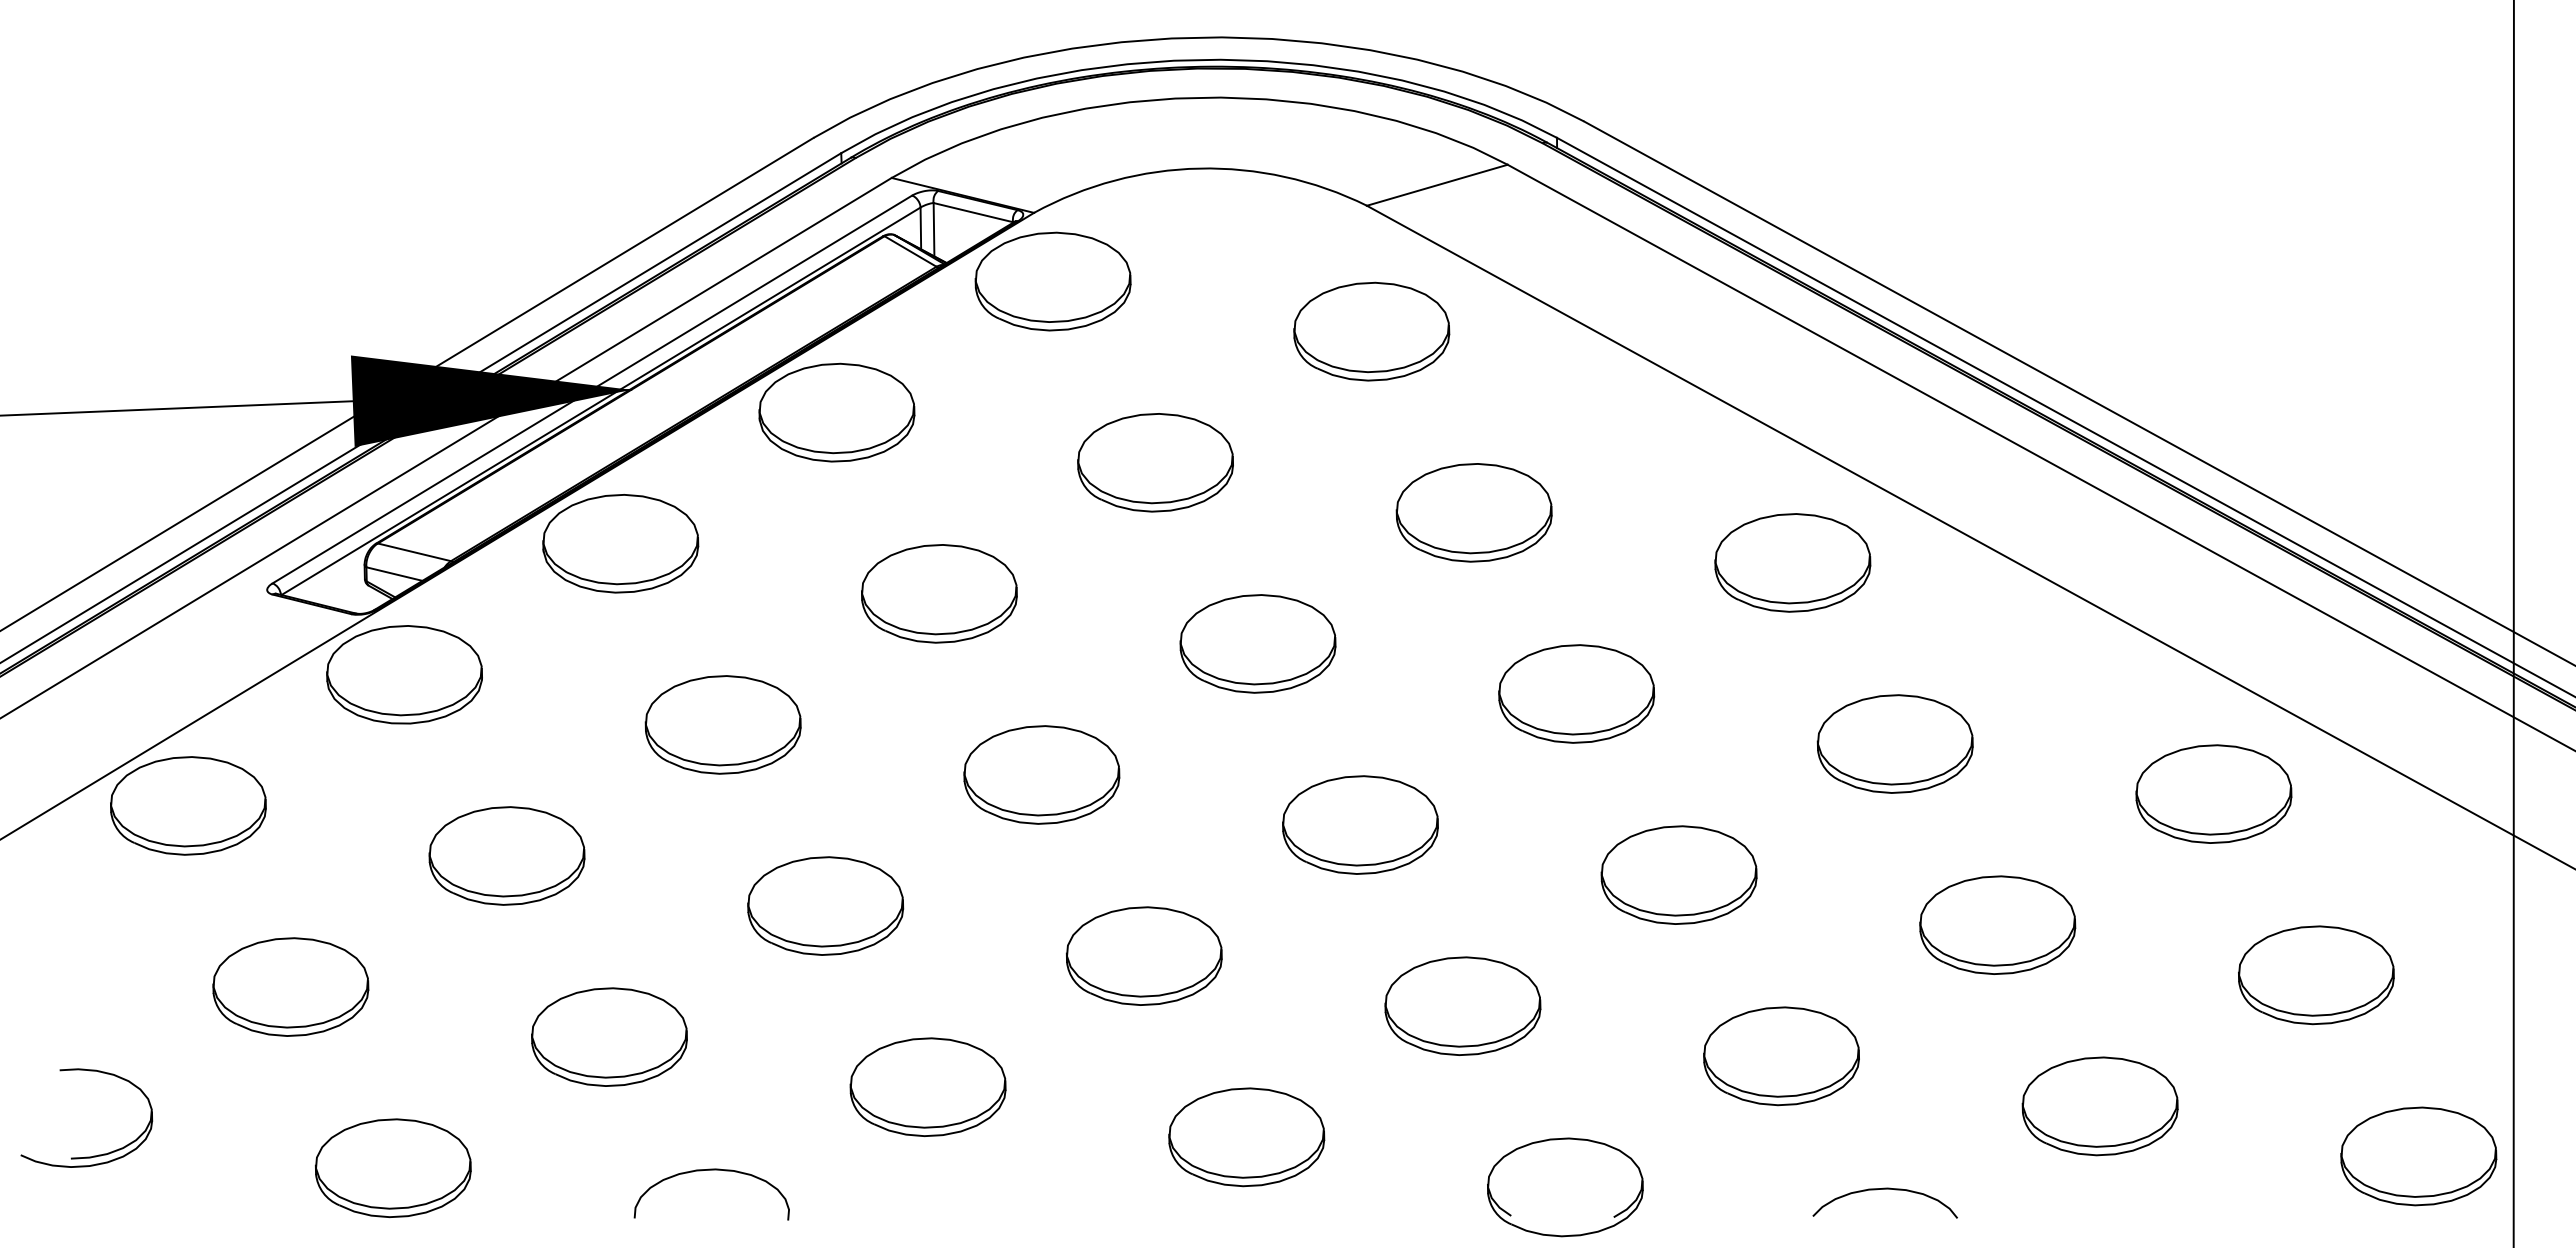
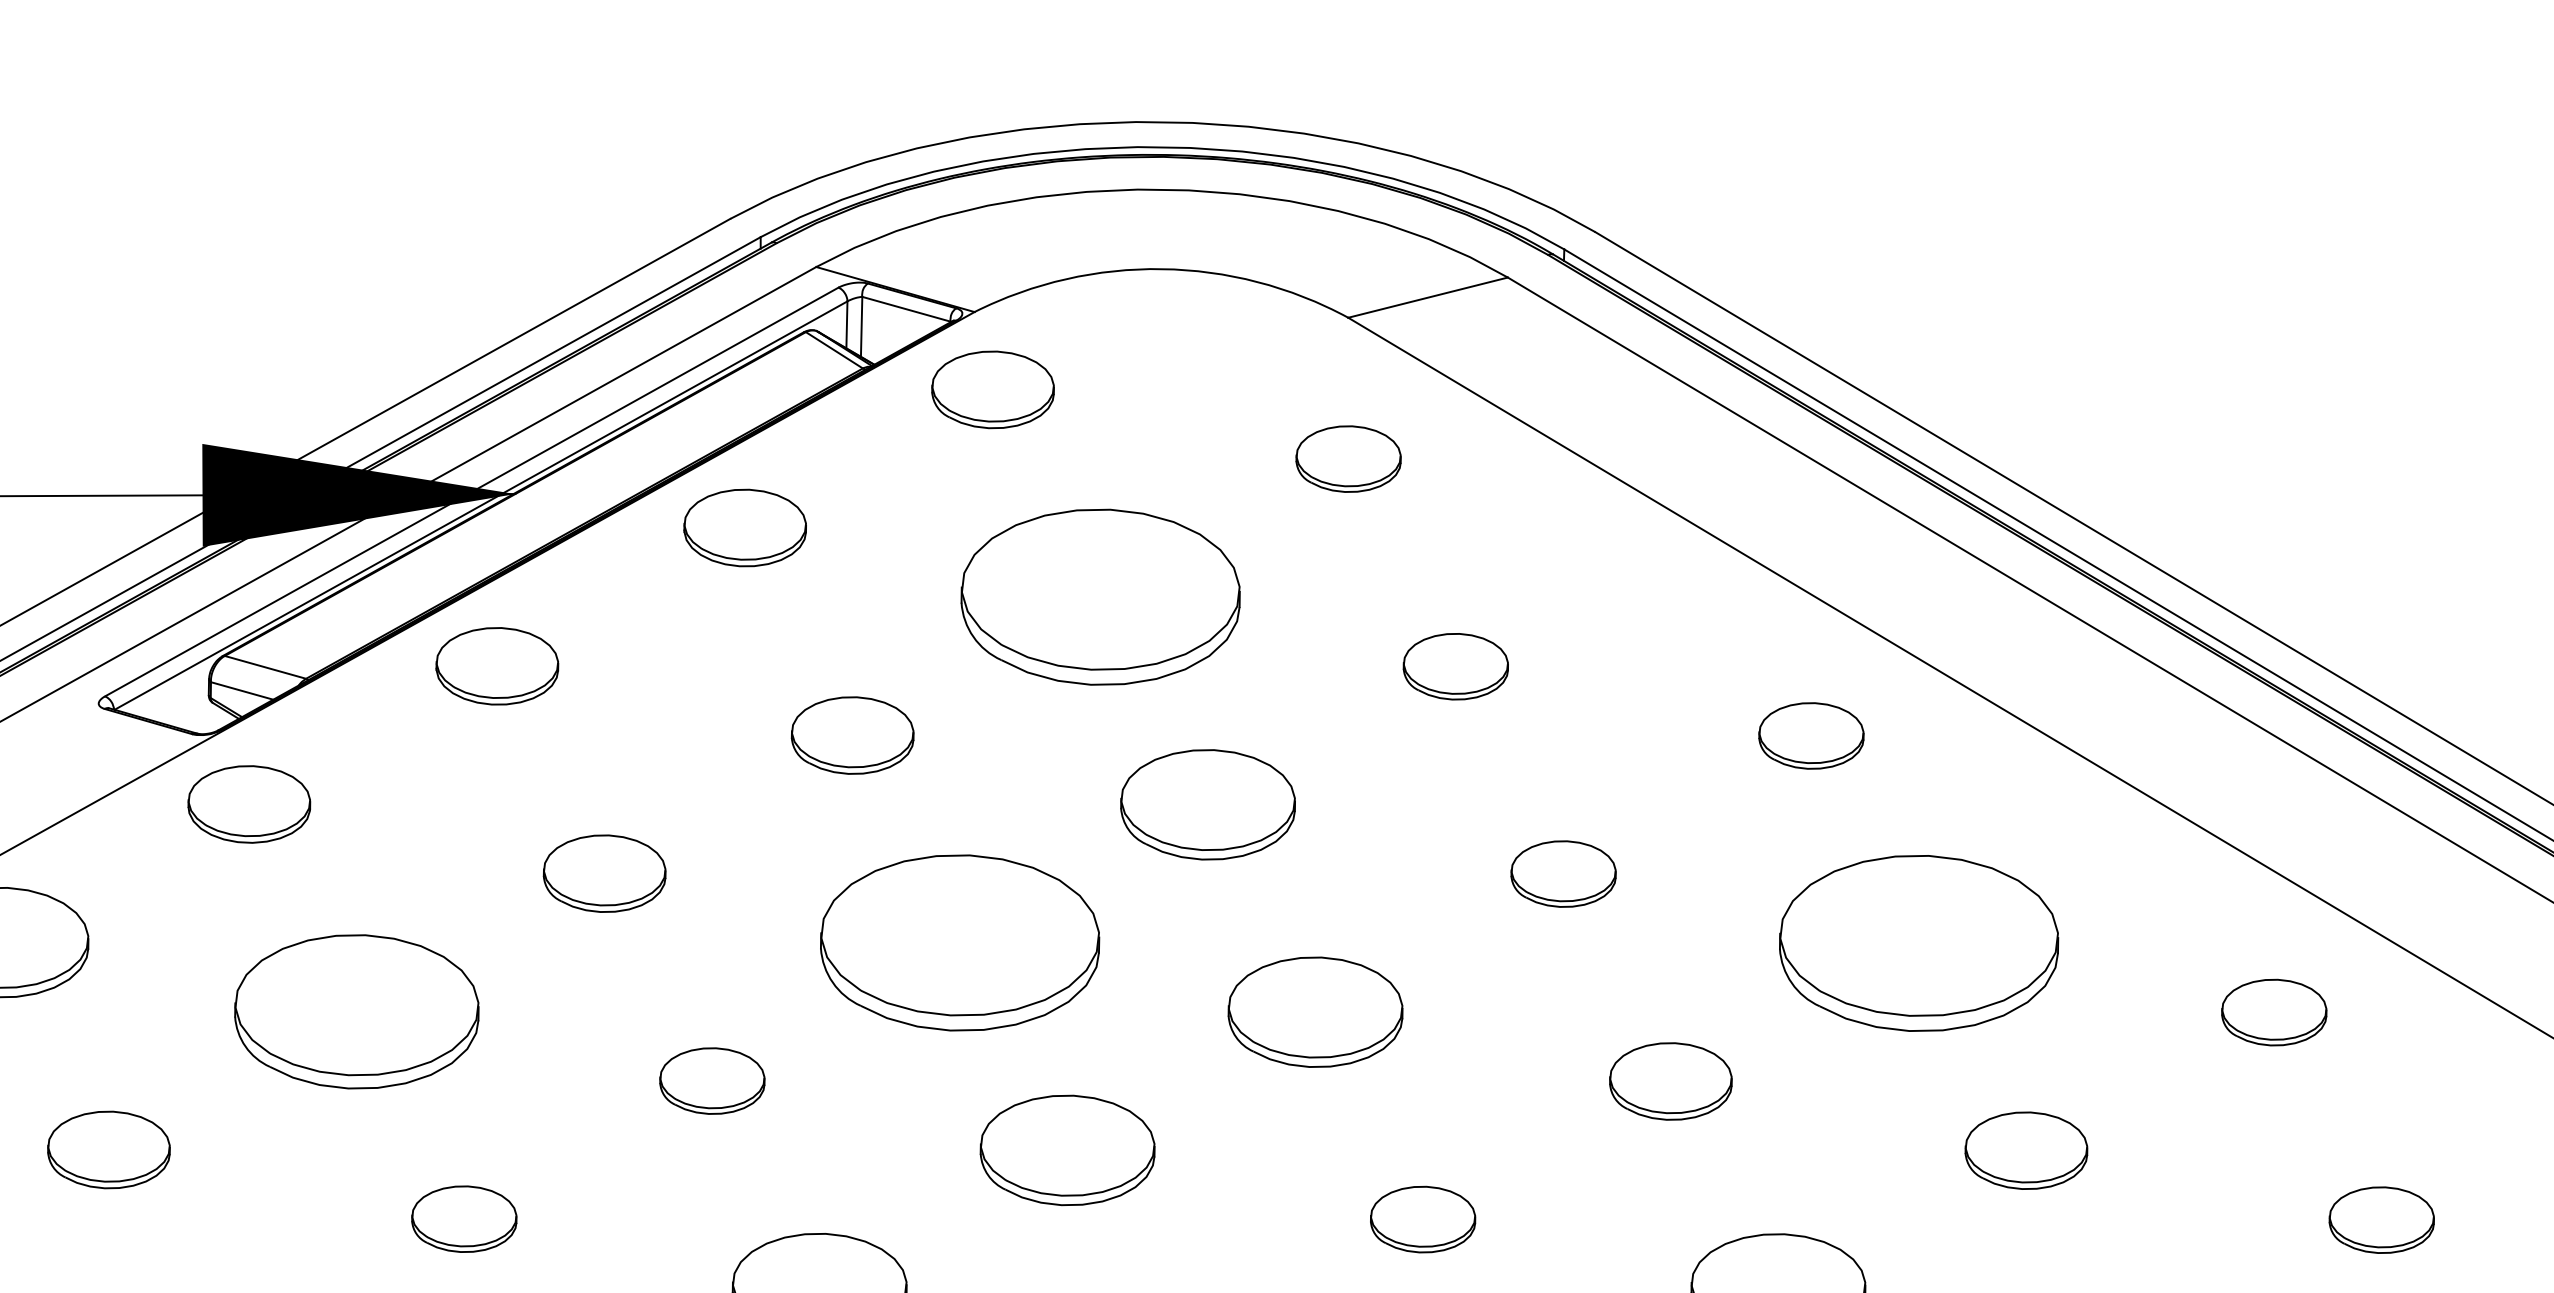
part: (1052, 281) -> (992, 389), size x0.7
part: (1371, 331) -> (1348, 459), size x0.6
part: (836, 412) -> (744, 527), size x0.7
part: (1155, 462) -> (1100, 597), size x1.6
part: (1473, 512) -> (1455, 666), size x0.6
part: (620, 543) -> (497, 665), size x0.7
part: (1792, 562) -> (1811, 735), size x0.6
part: (939, 593) -> (852, 735), size x0.7
part: (404, 674) -> (249, 804), size x0.7
part: (1576, 693) -> (1563, 873), size x0.6
part: (722, 724) -> (603, 873), size x0.7
part: (1894, 743) -> (1918, 942), size x1.6
part: (1041, 774) -> (959, 942), size x1.6
part: (2213, 793) -> (2273, 1011), size x0.6
part: (506, 855) -> (356, 1011), size x1.4
part: (1678, 874) -> (1670, 1080), size x0.7
part: (825, 905) -> (712, 1080), size x0.6
part: (1997, 924) -> (2026, 1150), size x0.7
part: (2316, 975) -> (2381, 1220), size x0.6
part: (290, 986) -> (108, 1149), size x0.7
part: (1462, 1005) -> (1422, 1218), size x0.6
part: (609, 1036) -> (464, 1218), size x0.6

